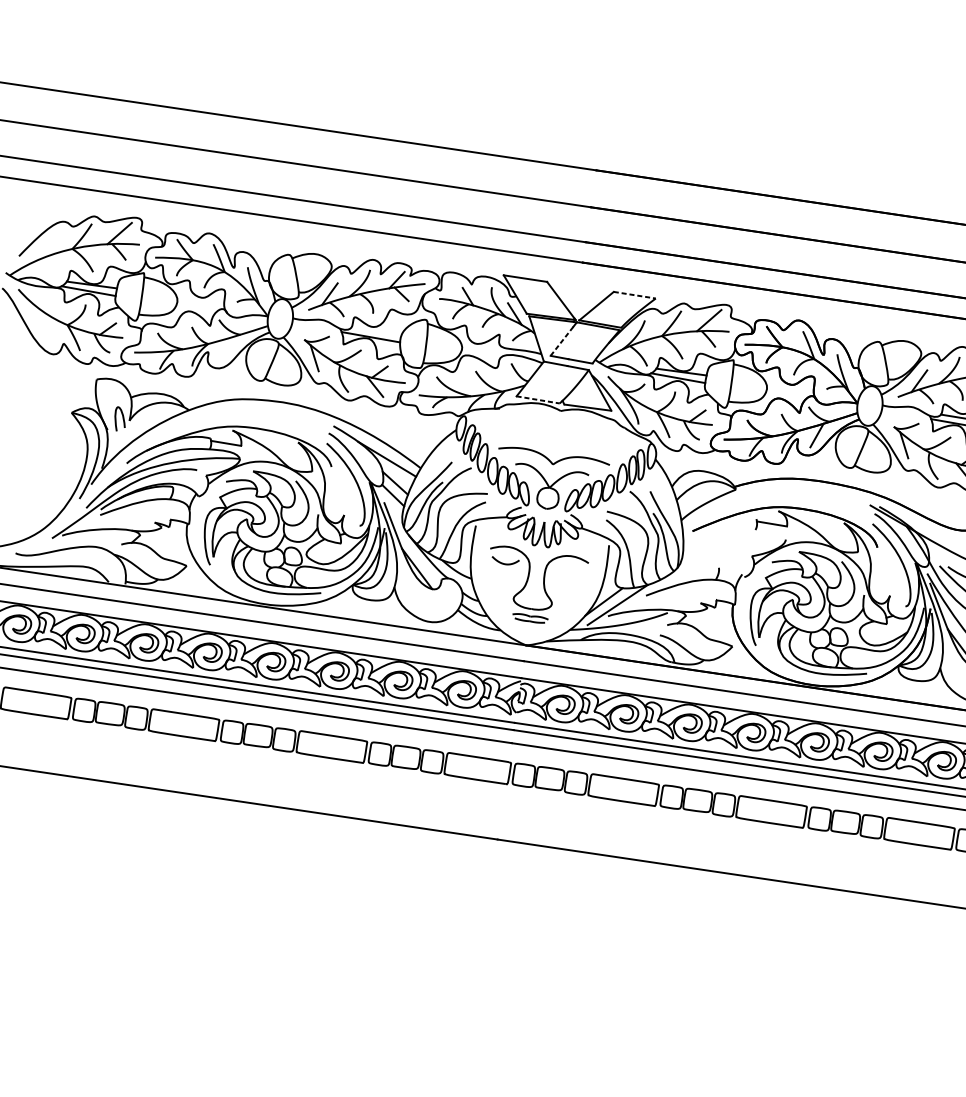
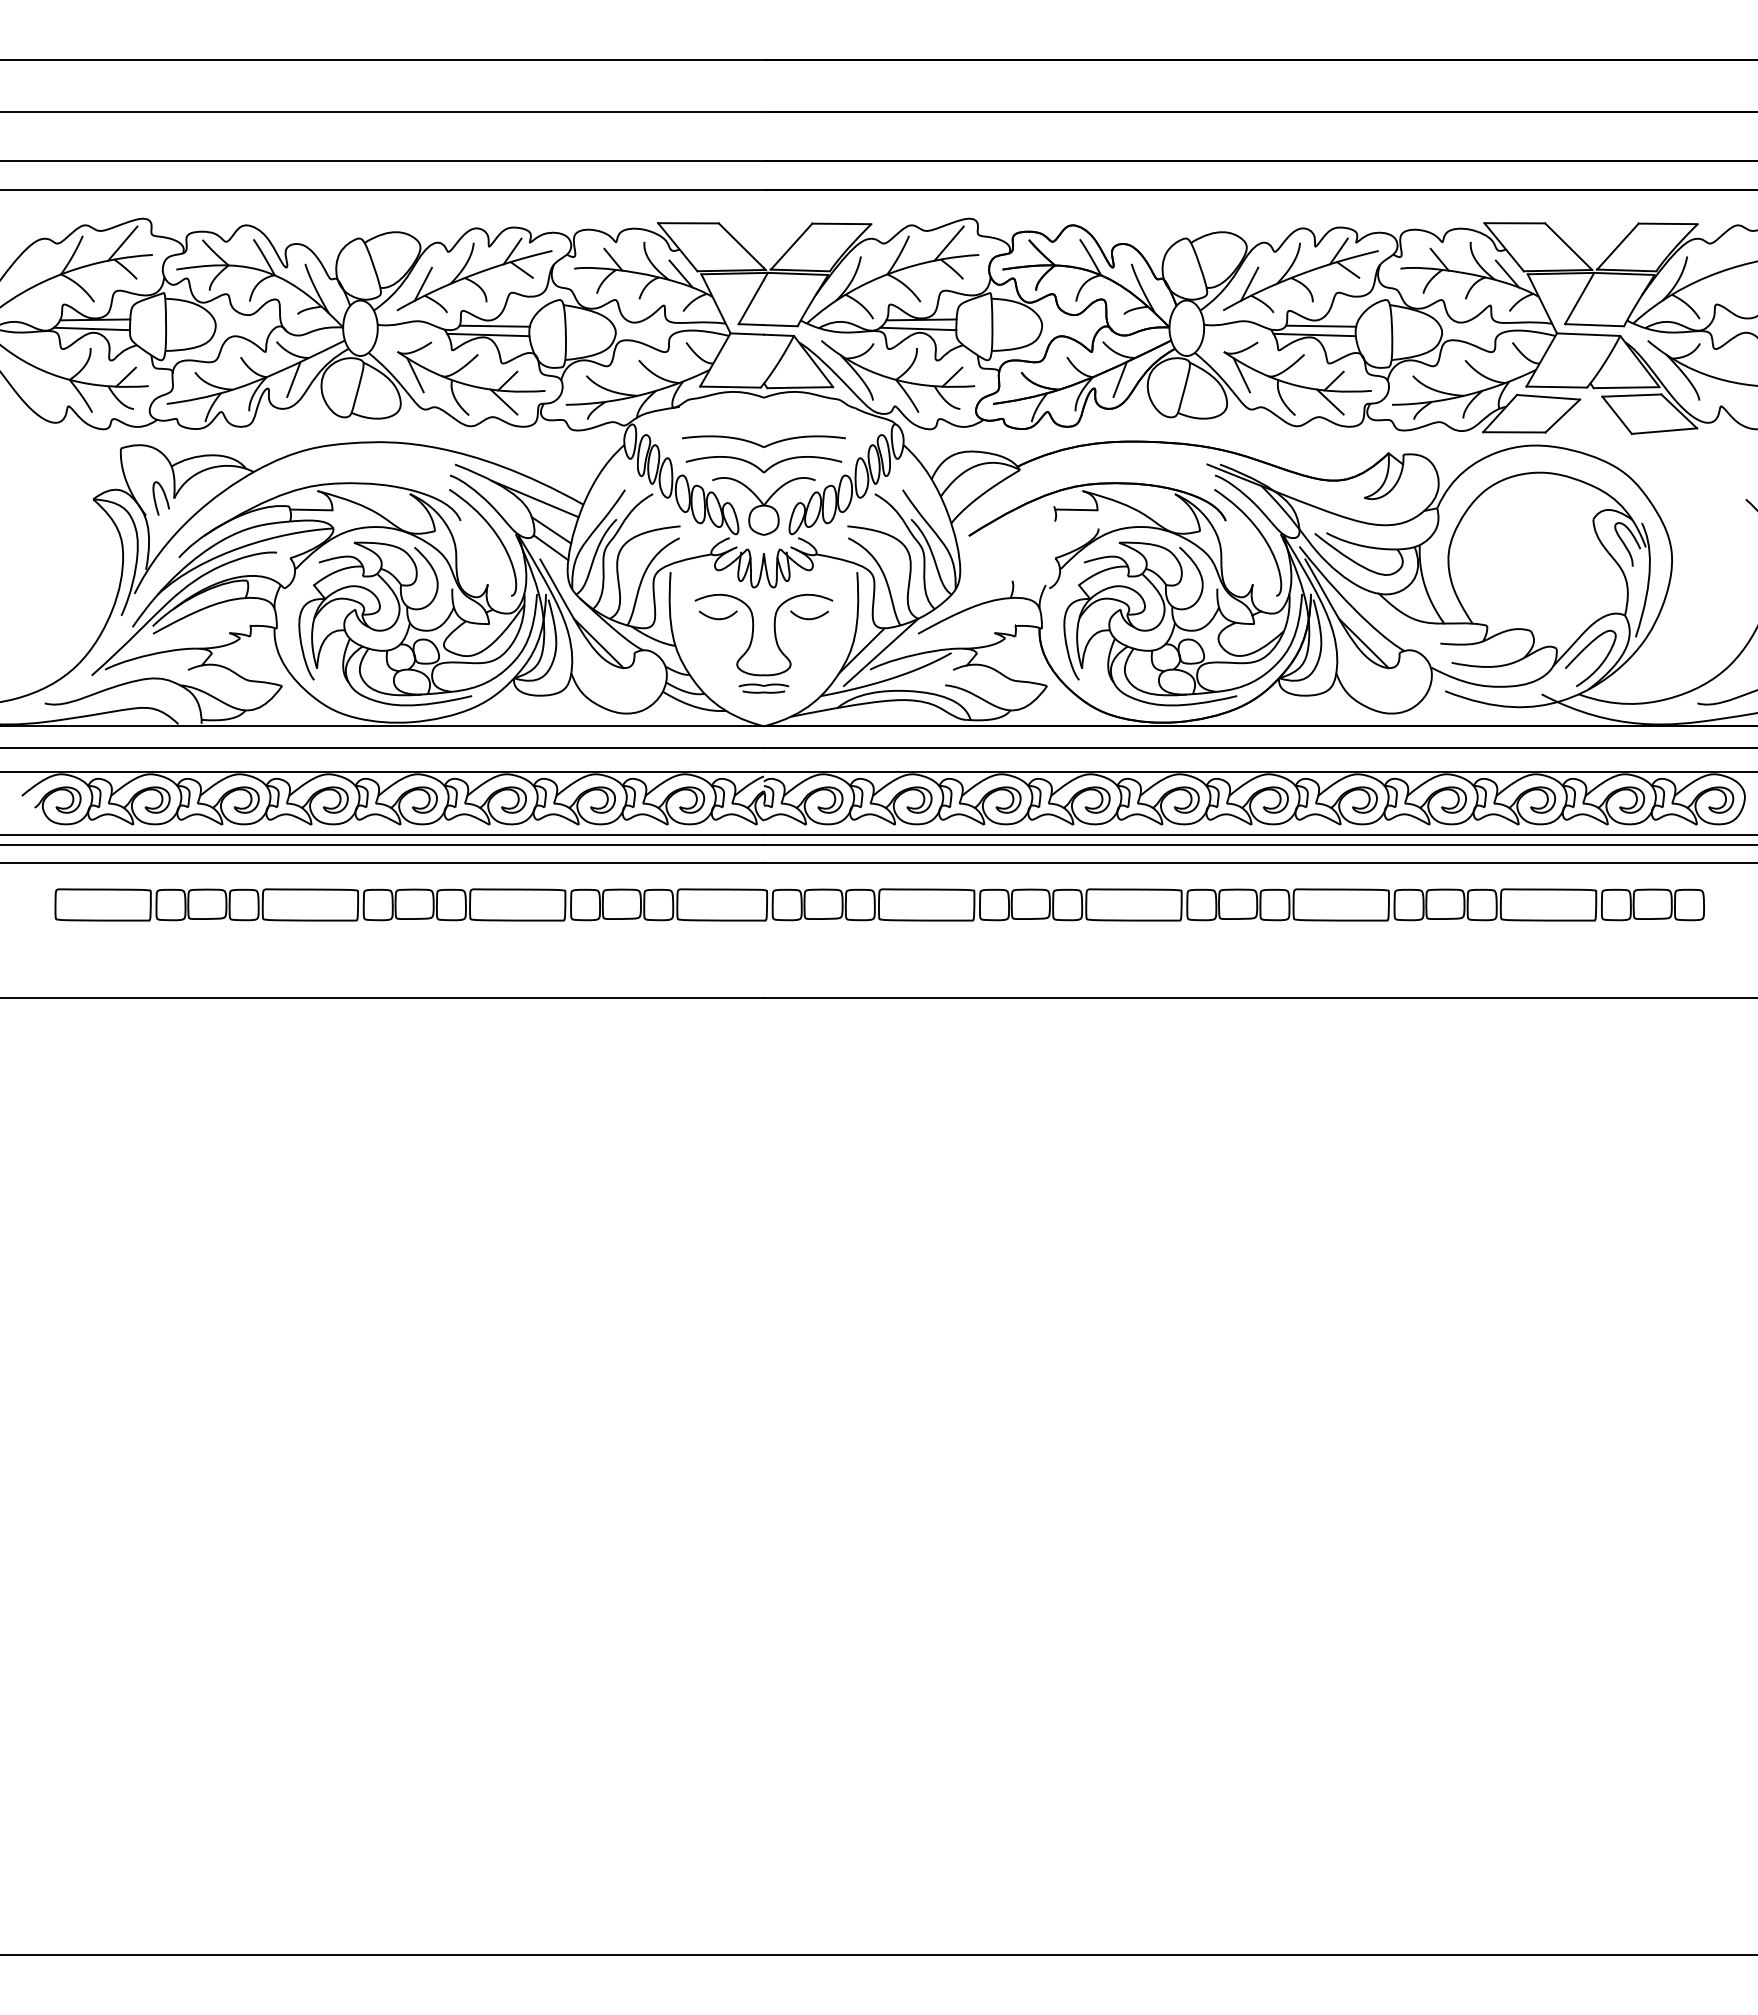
line: (634, 294) -> (841, 223), dashed -> solid
line: (376, 331) -> (494, 325), added
line: (562, 341) -> (751, 302), dashed -> solid
line: (227, 348) -> (293, 379), added
line: (538, 400) -> (731, 387), dashed -> solid
part: (555, 442) -> (763, 441), added
curve: (570, 573) -> (809, 618), added

